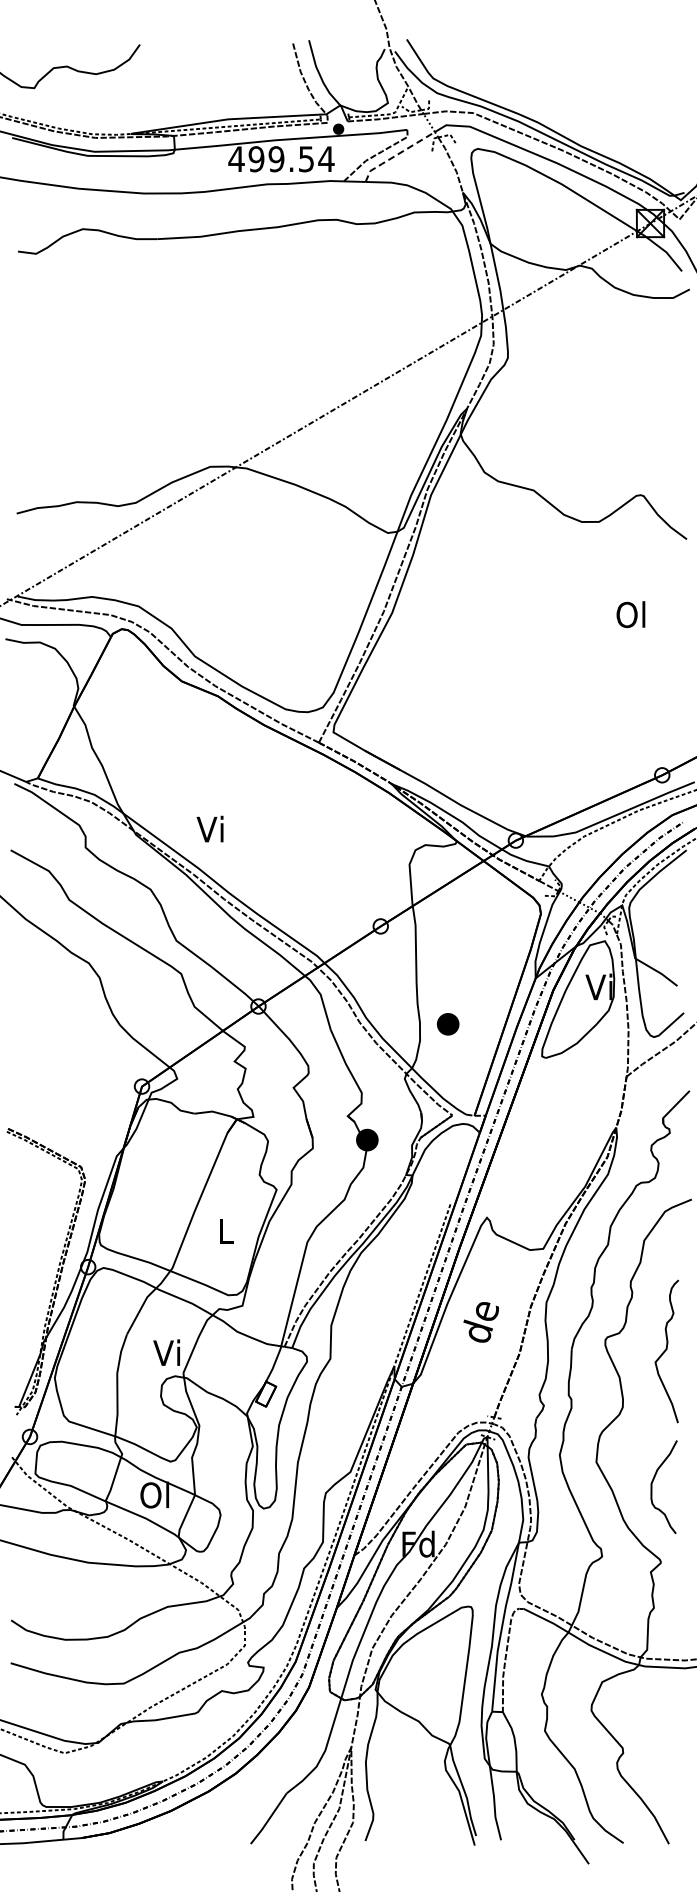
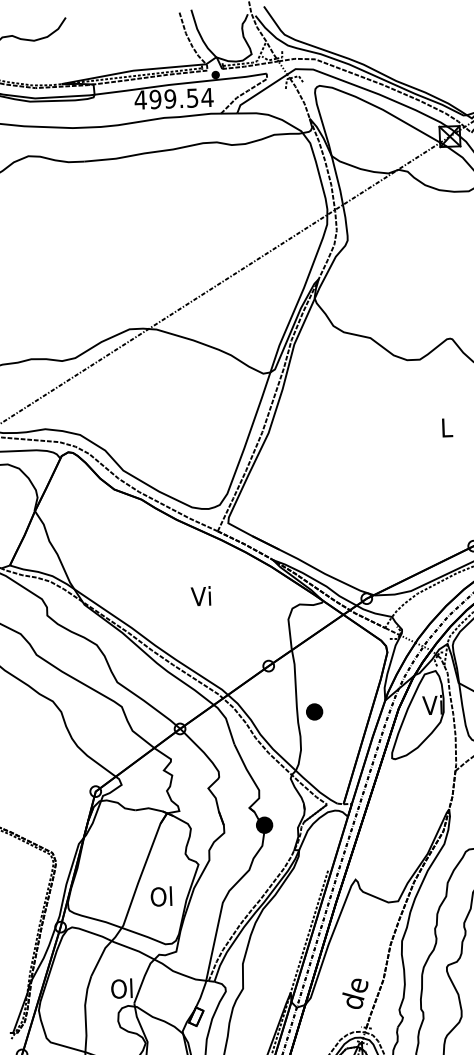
line: (396, 155) -> (259, 92), dashed -> solid
text: (630, 614) -> (445, 427), Ol -> L
text: (209, 828) -> (200, 595), moved
part: (448, 1024) -> (314, 712), moved
text: (224, 1230) -> (160, 896), L -> Ol
text: (480, 1322) -> (354, 994), moved
text: (167, 1352) -> (121, 988), Vi -> Ol

